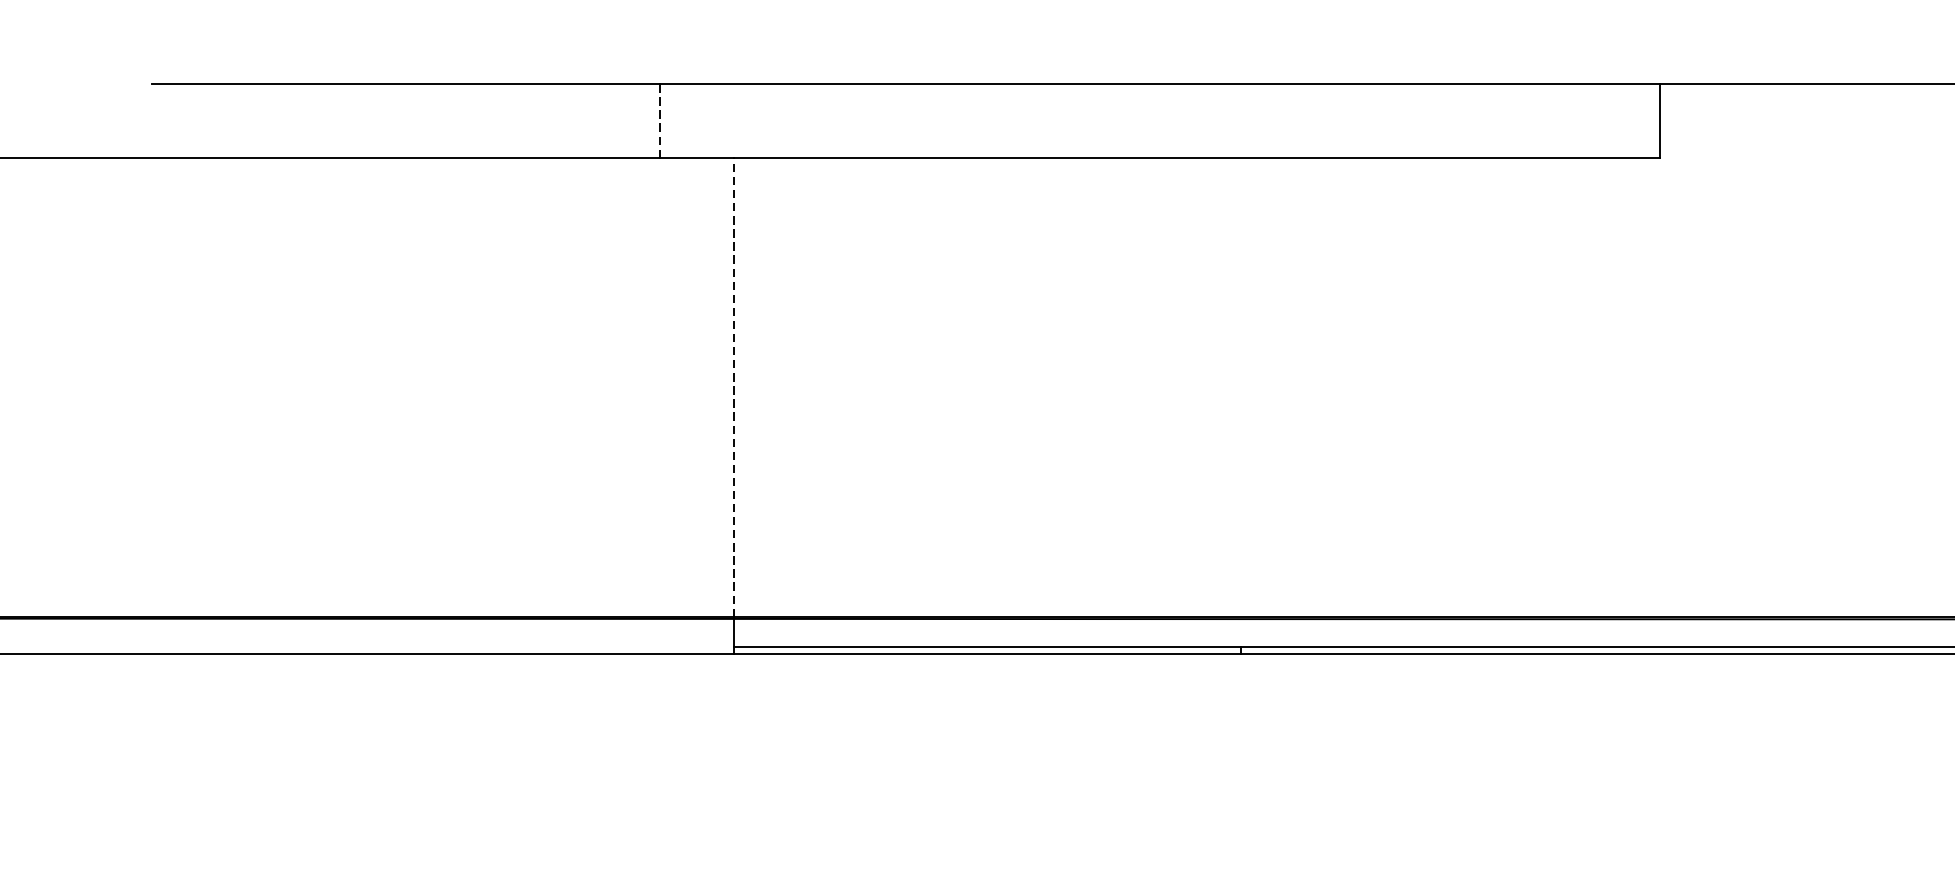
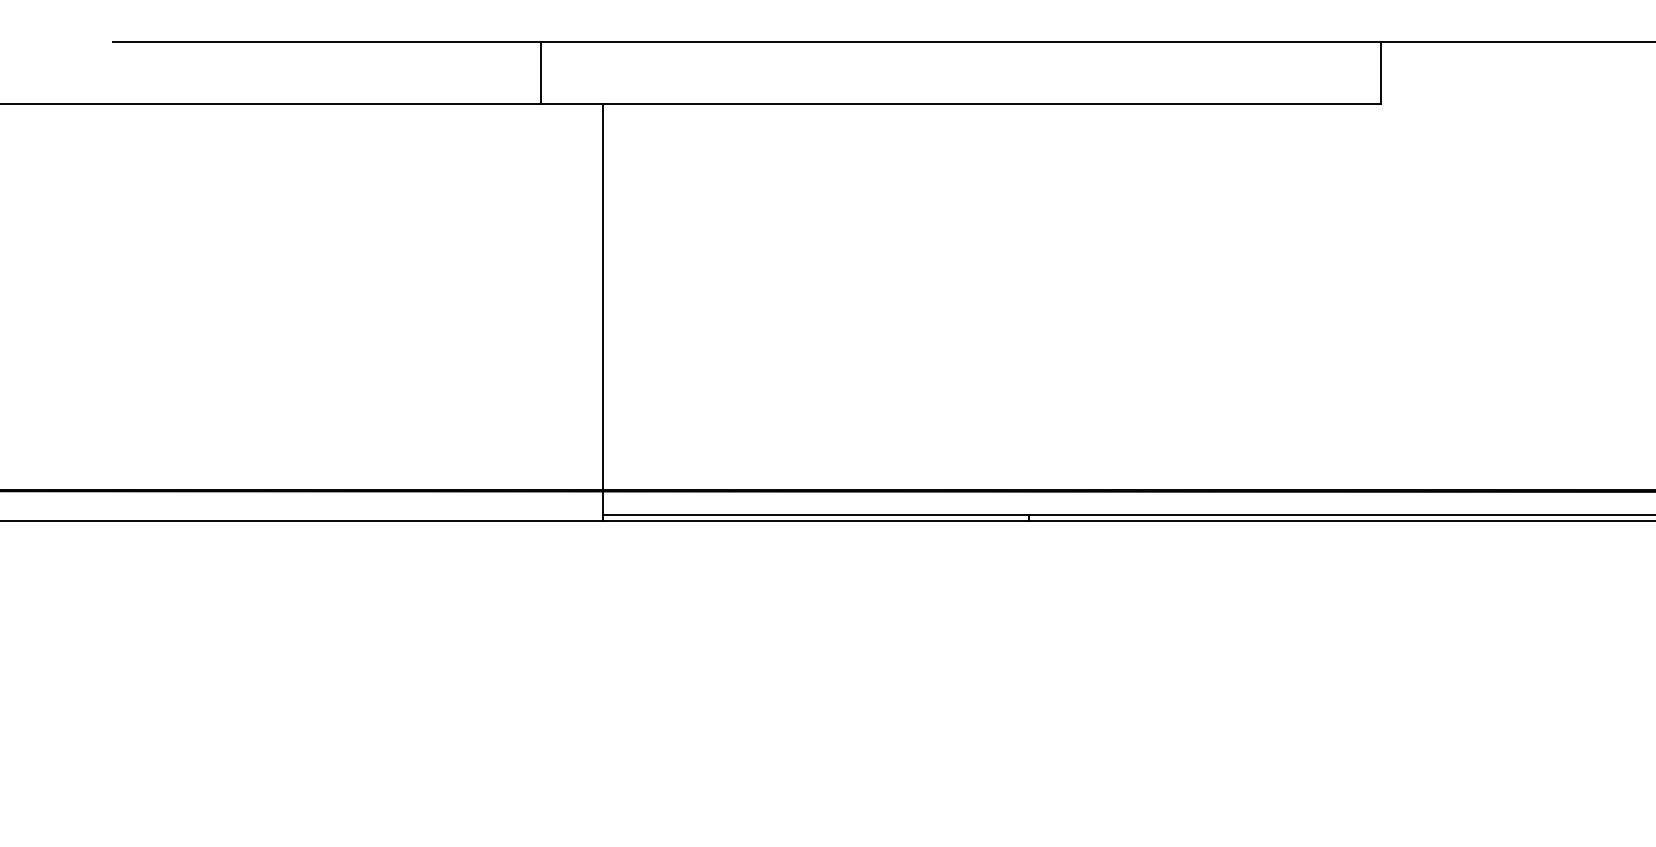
line: (660, 120) -> (540, 72), dashed -> solid
line: (733, 387) -> (602, 296), dashed -> solid

